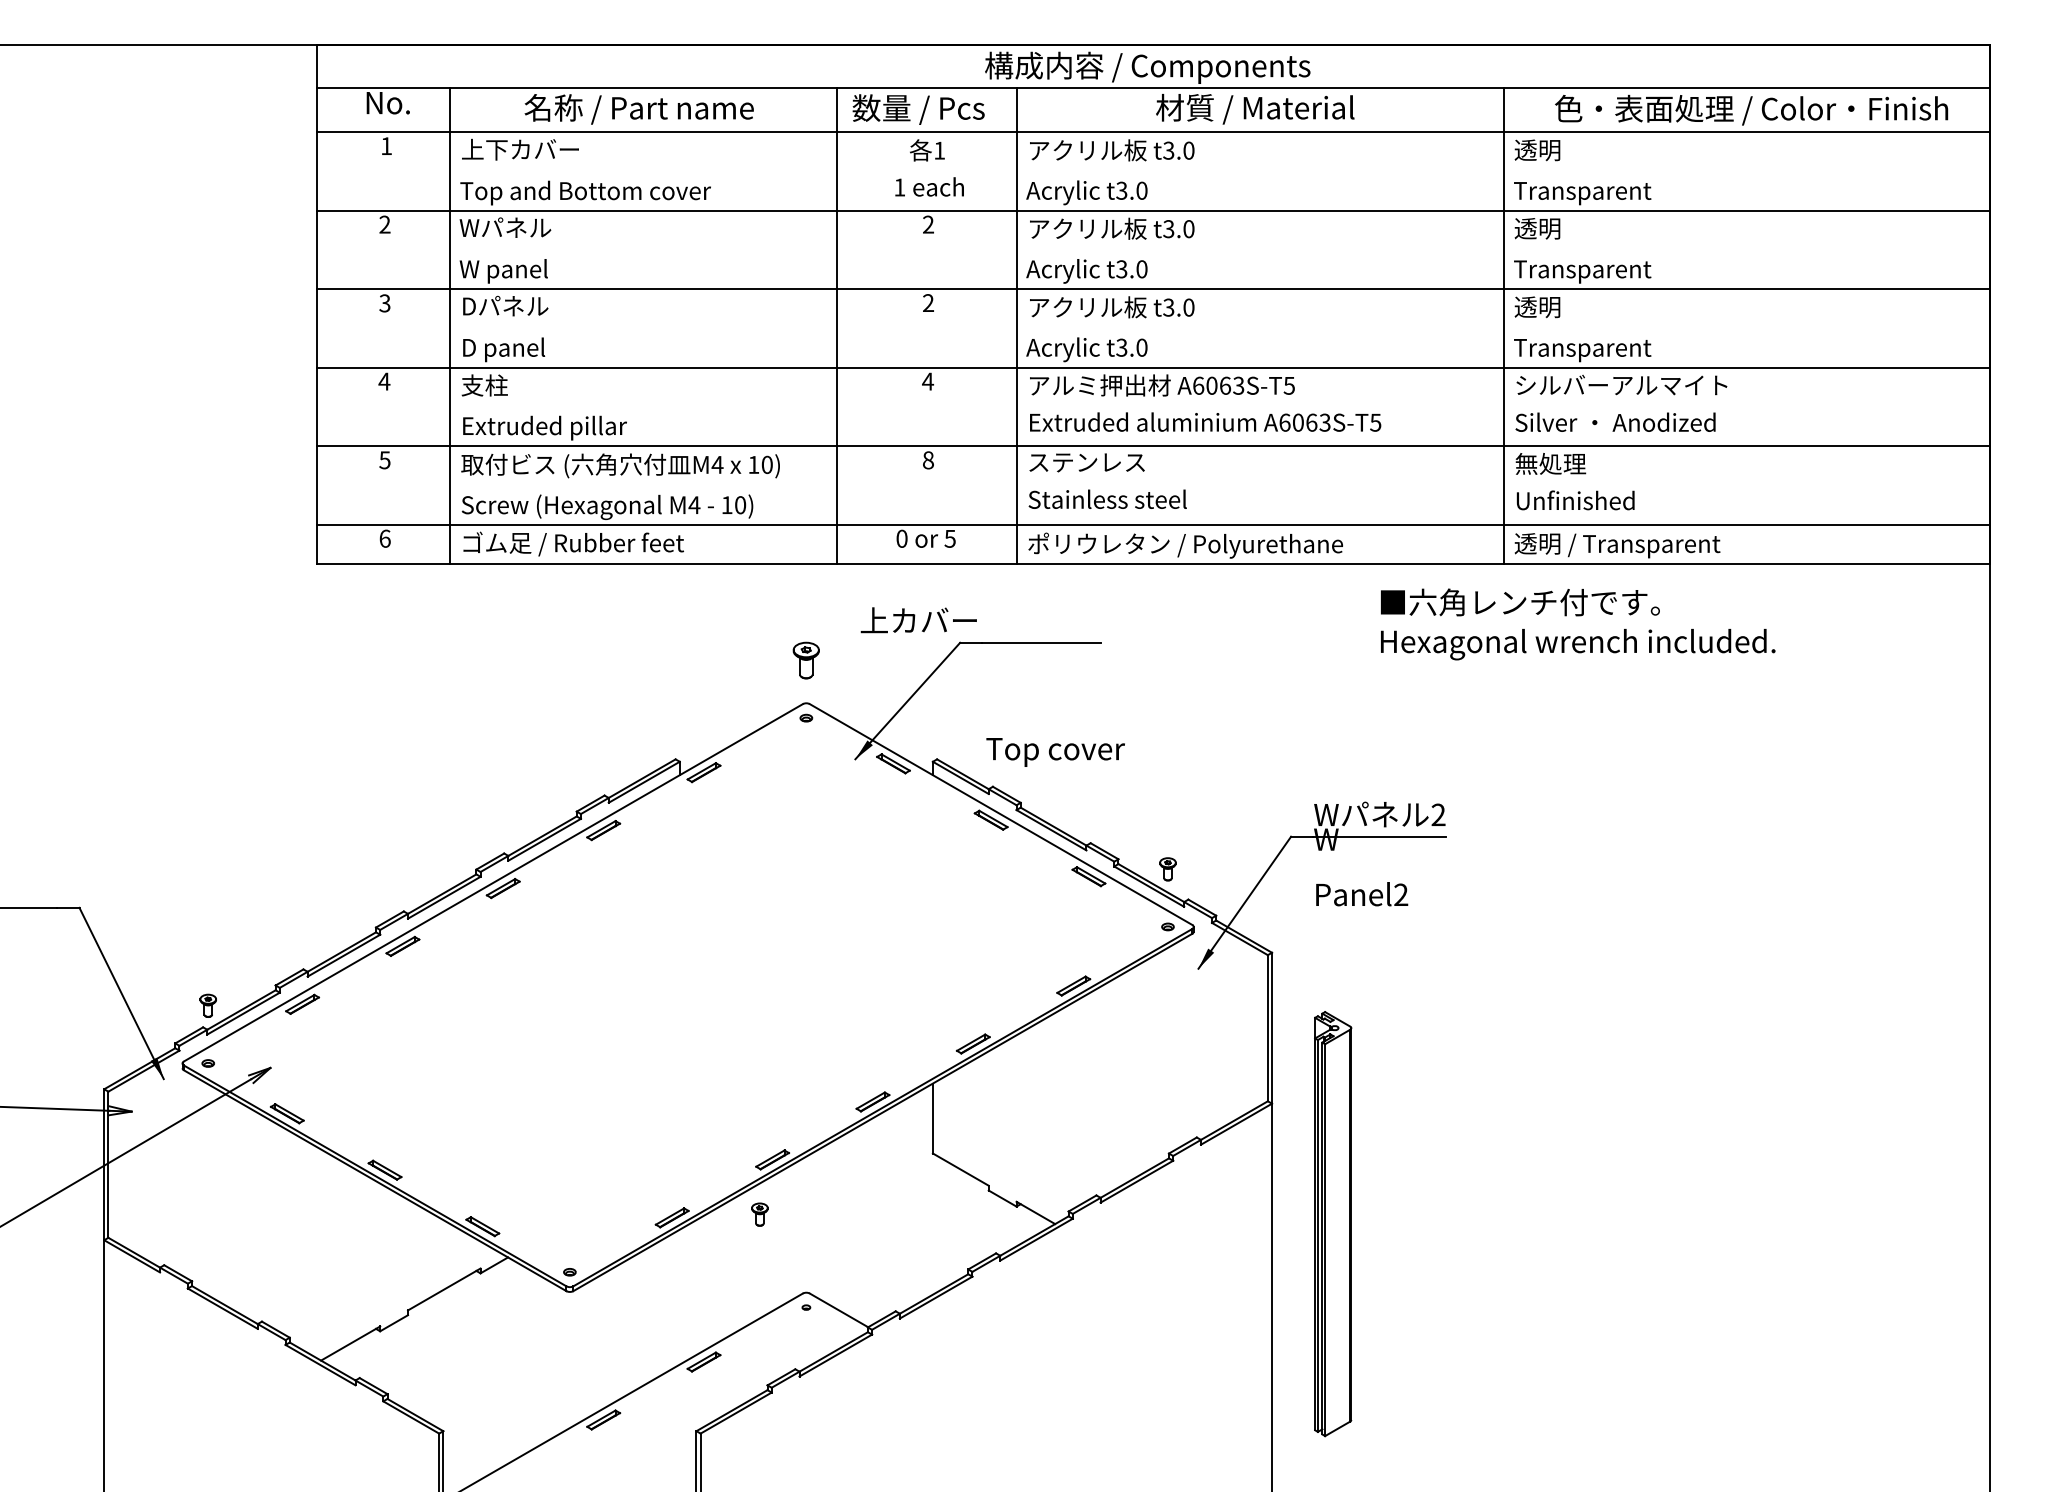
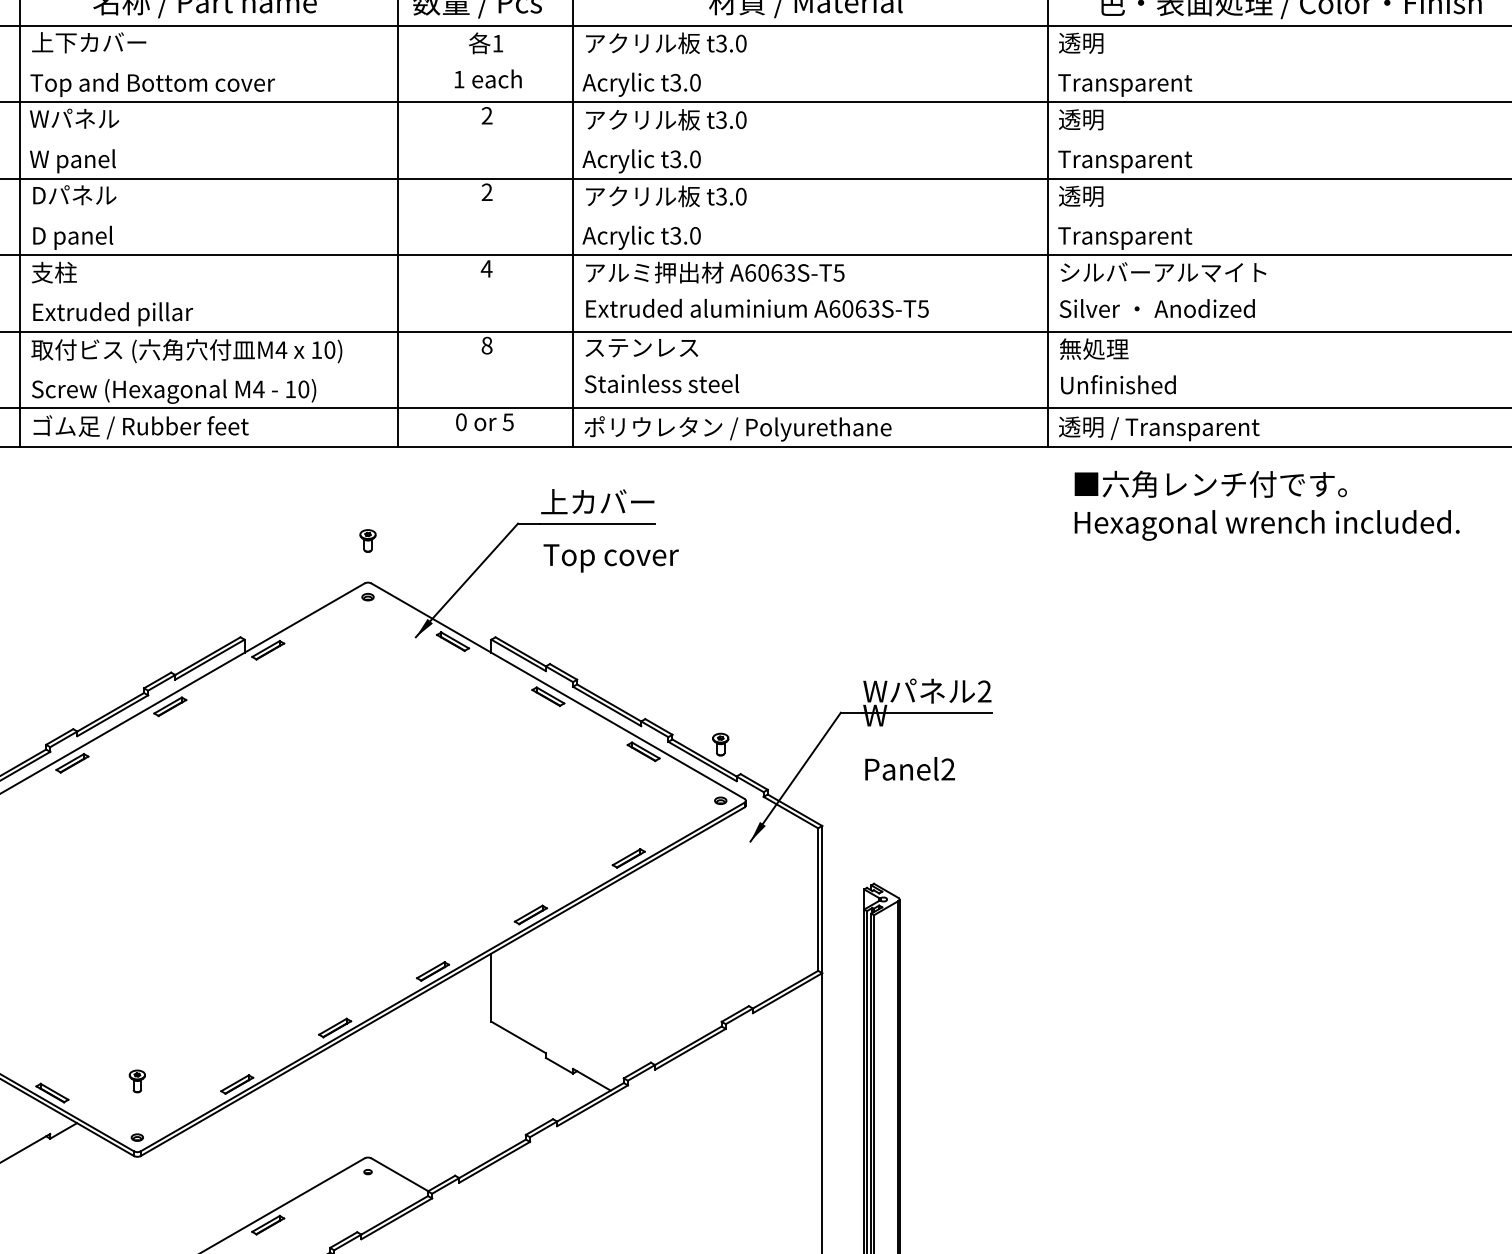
text: (918, 620) -> (597, 501), moved
text: (1578, 624) -> (1267, 505), moved
part: (806, 660) -> (368, 540), size x0.62
text: (1055, 752) -> (611, 558), moved
part: (759, 1214) -> (136, 1081), moved

